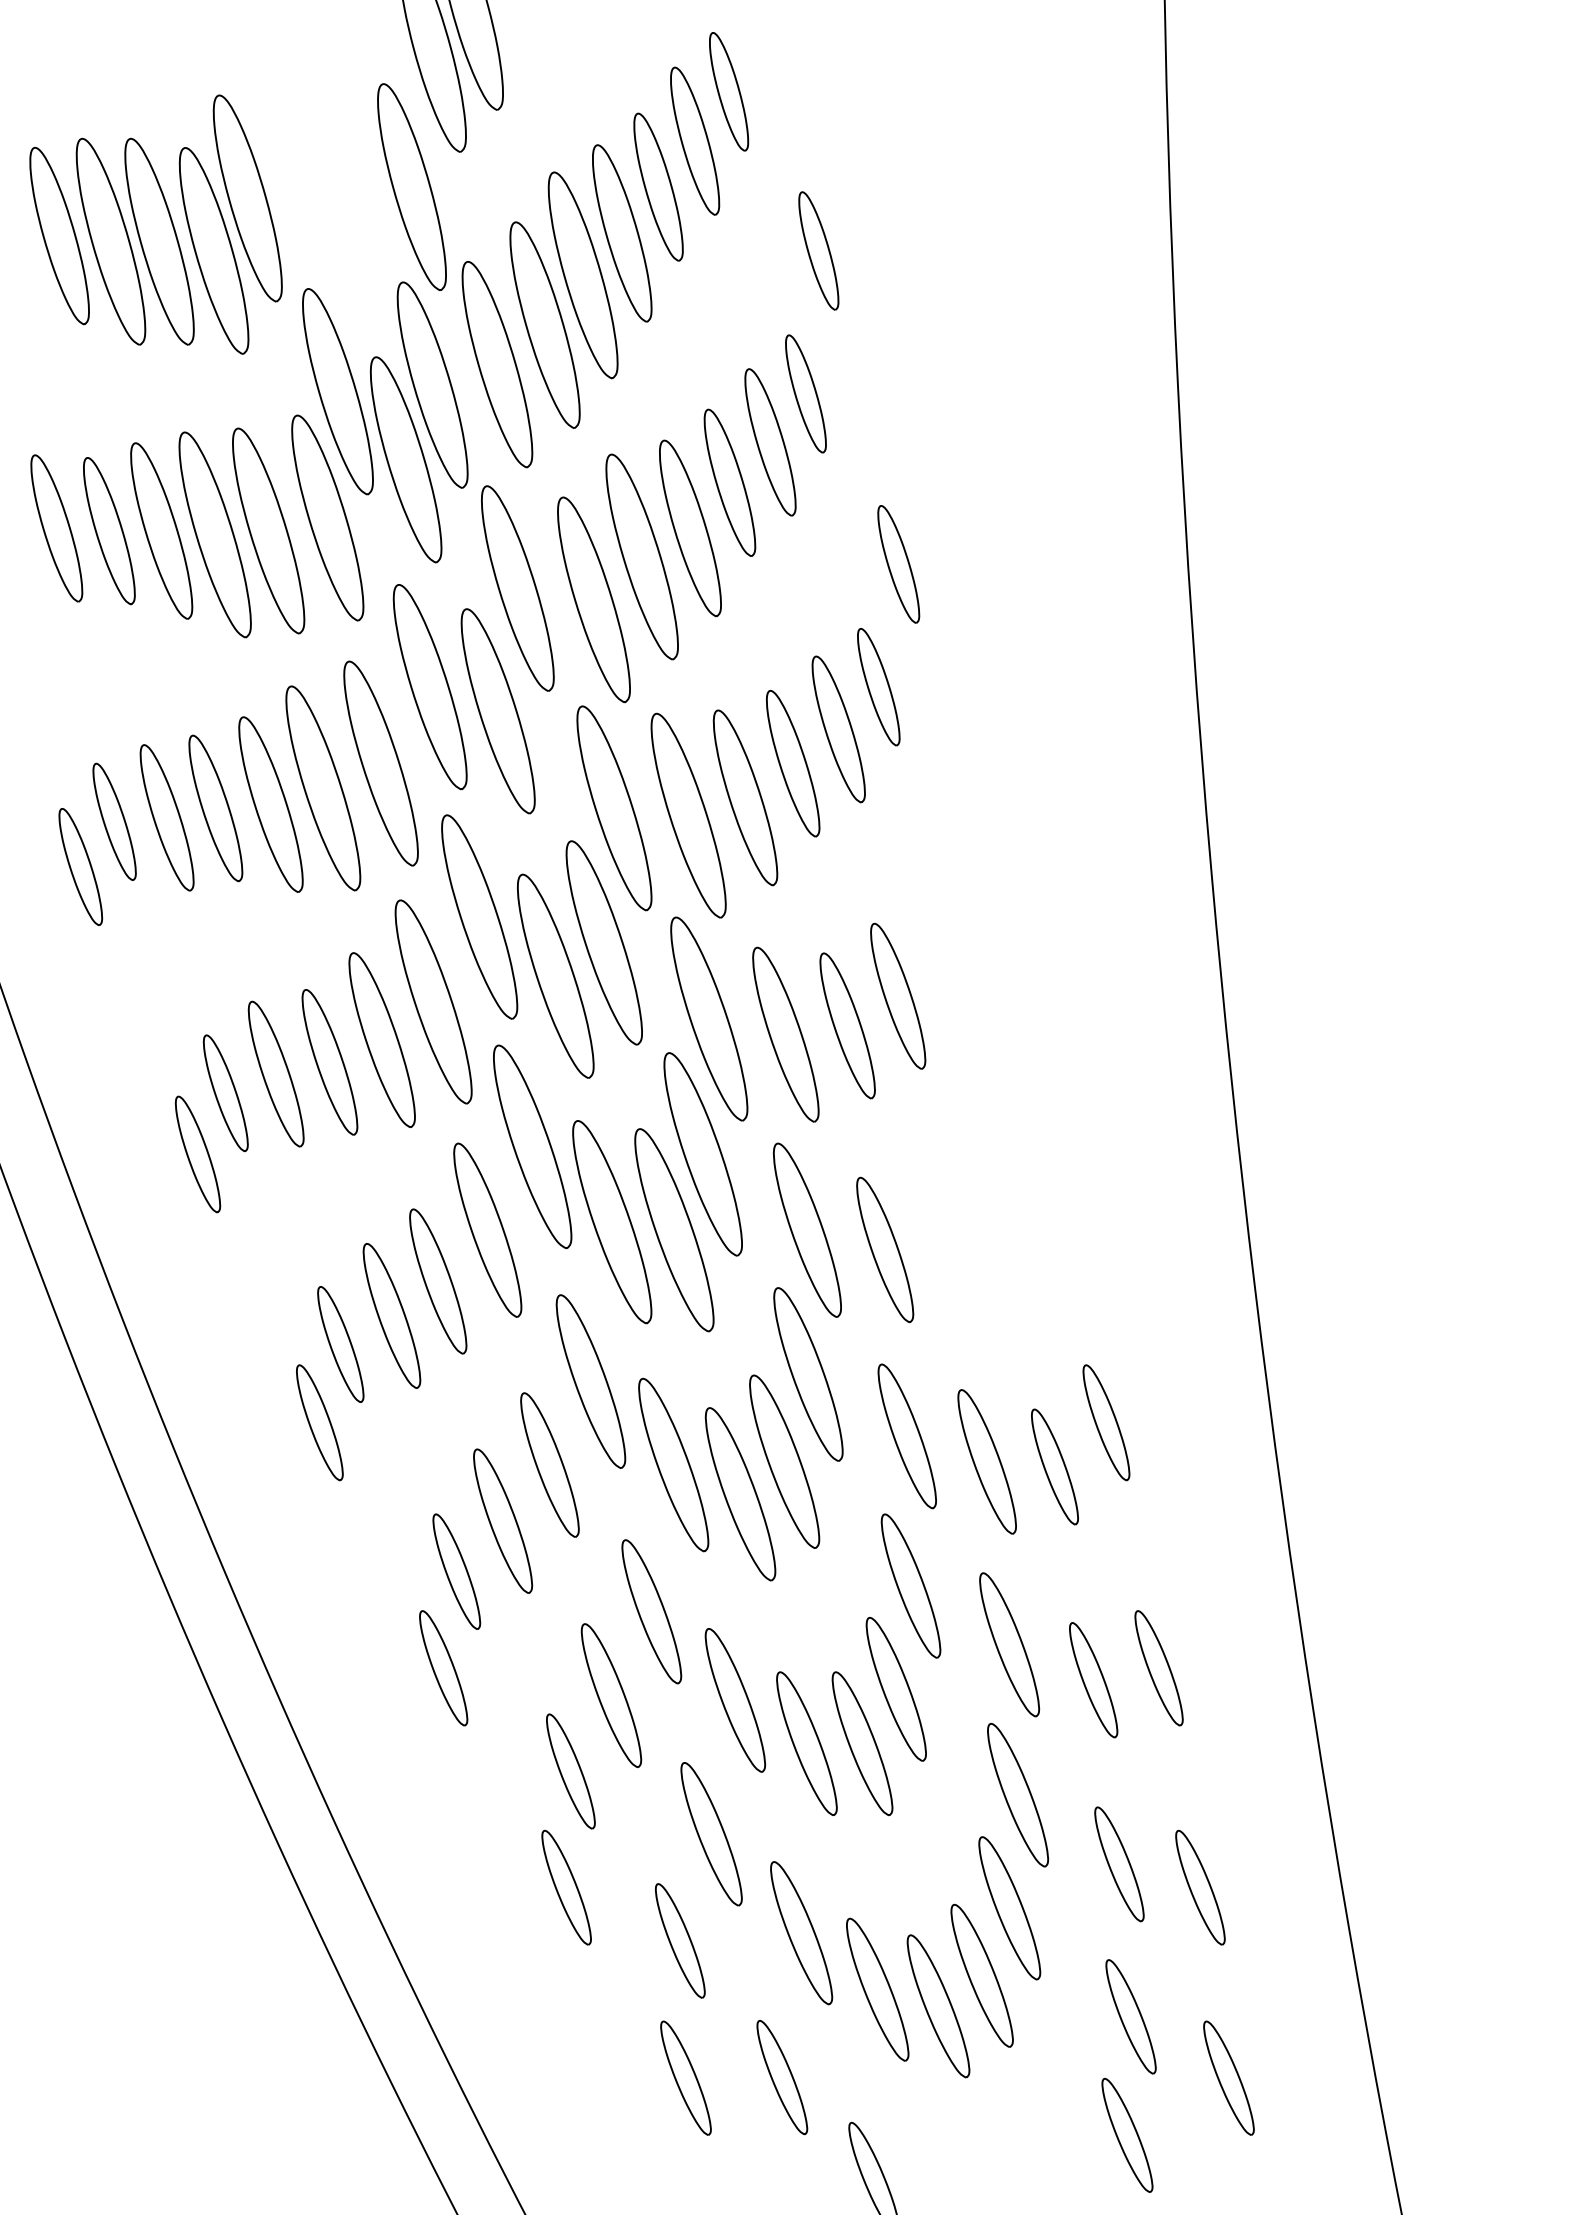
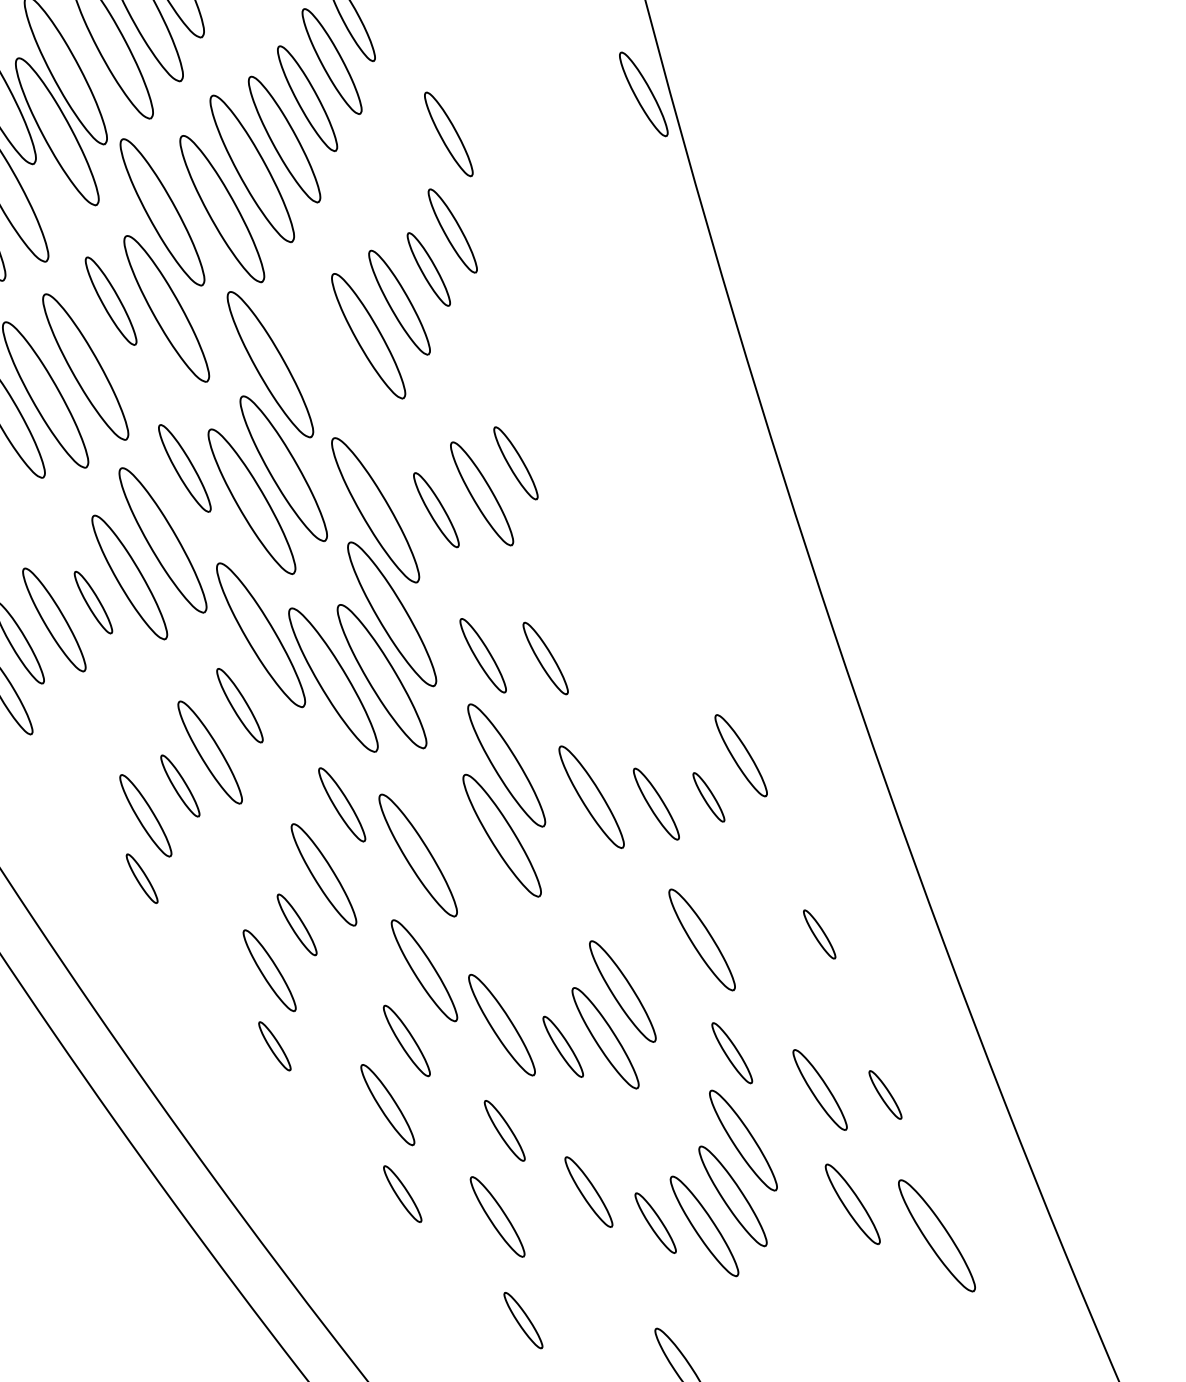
part: (1154, 564) -> (643, 94), added
part: (429, 687) -> (110, 301), size x0.6
part: (838, 729) -> (428, 269), size x0.7
part: (688, 815) -> (327, 358), removed
part: (479, 916) -> (184, 468), size x0.6
part: (898, 995) -> (516, 462), size x0.7
part: (785, 1034) -> (436, 510), size x0.6
part: (329, 1062) -> (93, 602), size x0.6
part: (487, 1229) -> (239, 705), size x0.6
part: (806, 1229) -> (482, 655), size x0.6
part: (885, 1249) -> (545, 658), size x0.7
part: (391, 1315) -> (179, 785), size x0.6
part: (590, 1381) -> (341, 804), size x0.6
part: (319, 1422) -> (141, 878), size x0.6
part: (986, 1461) -> (655, 803), size x0.7
part: (1054, 1466) -> (708, 797), size x0.6
part: (740, 1494) -> (473, 867), removed
part: (503, 1520) -> (297, 924), size x0.6
part: (910, 1585) -> (617, 910), removed
part: (443, 1668) -> (274, 1046), size x0.6
part: (1158, 1668) -> (819, 934), size x0.6
part: (1093, 1680) -> (771, 954), removed
part: (611, 1695) -> (406, 1040), size x0.7
part: (806, 1743) -> (562, 1046), size x0.6
part: (1018, 1795) -> (732, 1053), size x0.6
part: (711, 1834) -> (504, 1131), size x0.6
part: (566, 1887) -> (402, 1194), size x0.7
part: (1200, 1887) -> (885, 1094), size x0.6
part: (801, 1933) -> (588, 1192), size x0.7
part: (877, 1989) -> (655, 1223), size x0.6
part: (685, 2077) -> (522, 1320), size x0.7
part: (782, 2077) -> (596, 1305), removed
part: (1228, 2077) -> (936, 1235), size x1.4
part: (1127, 2135) -> (868, 1295), removed

